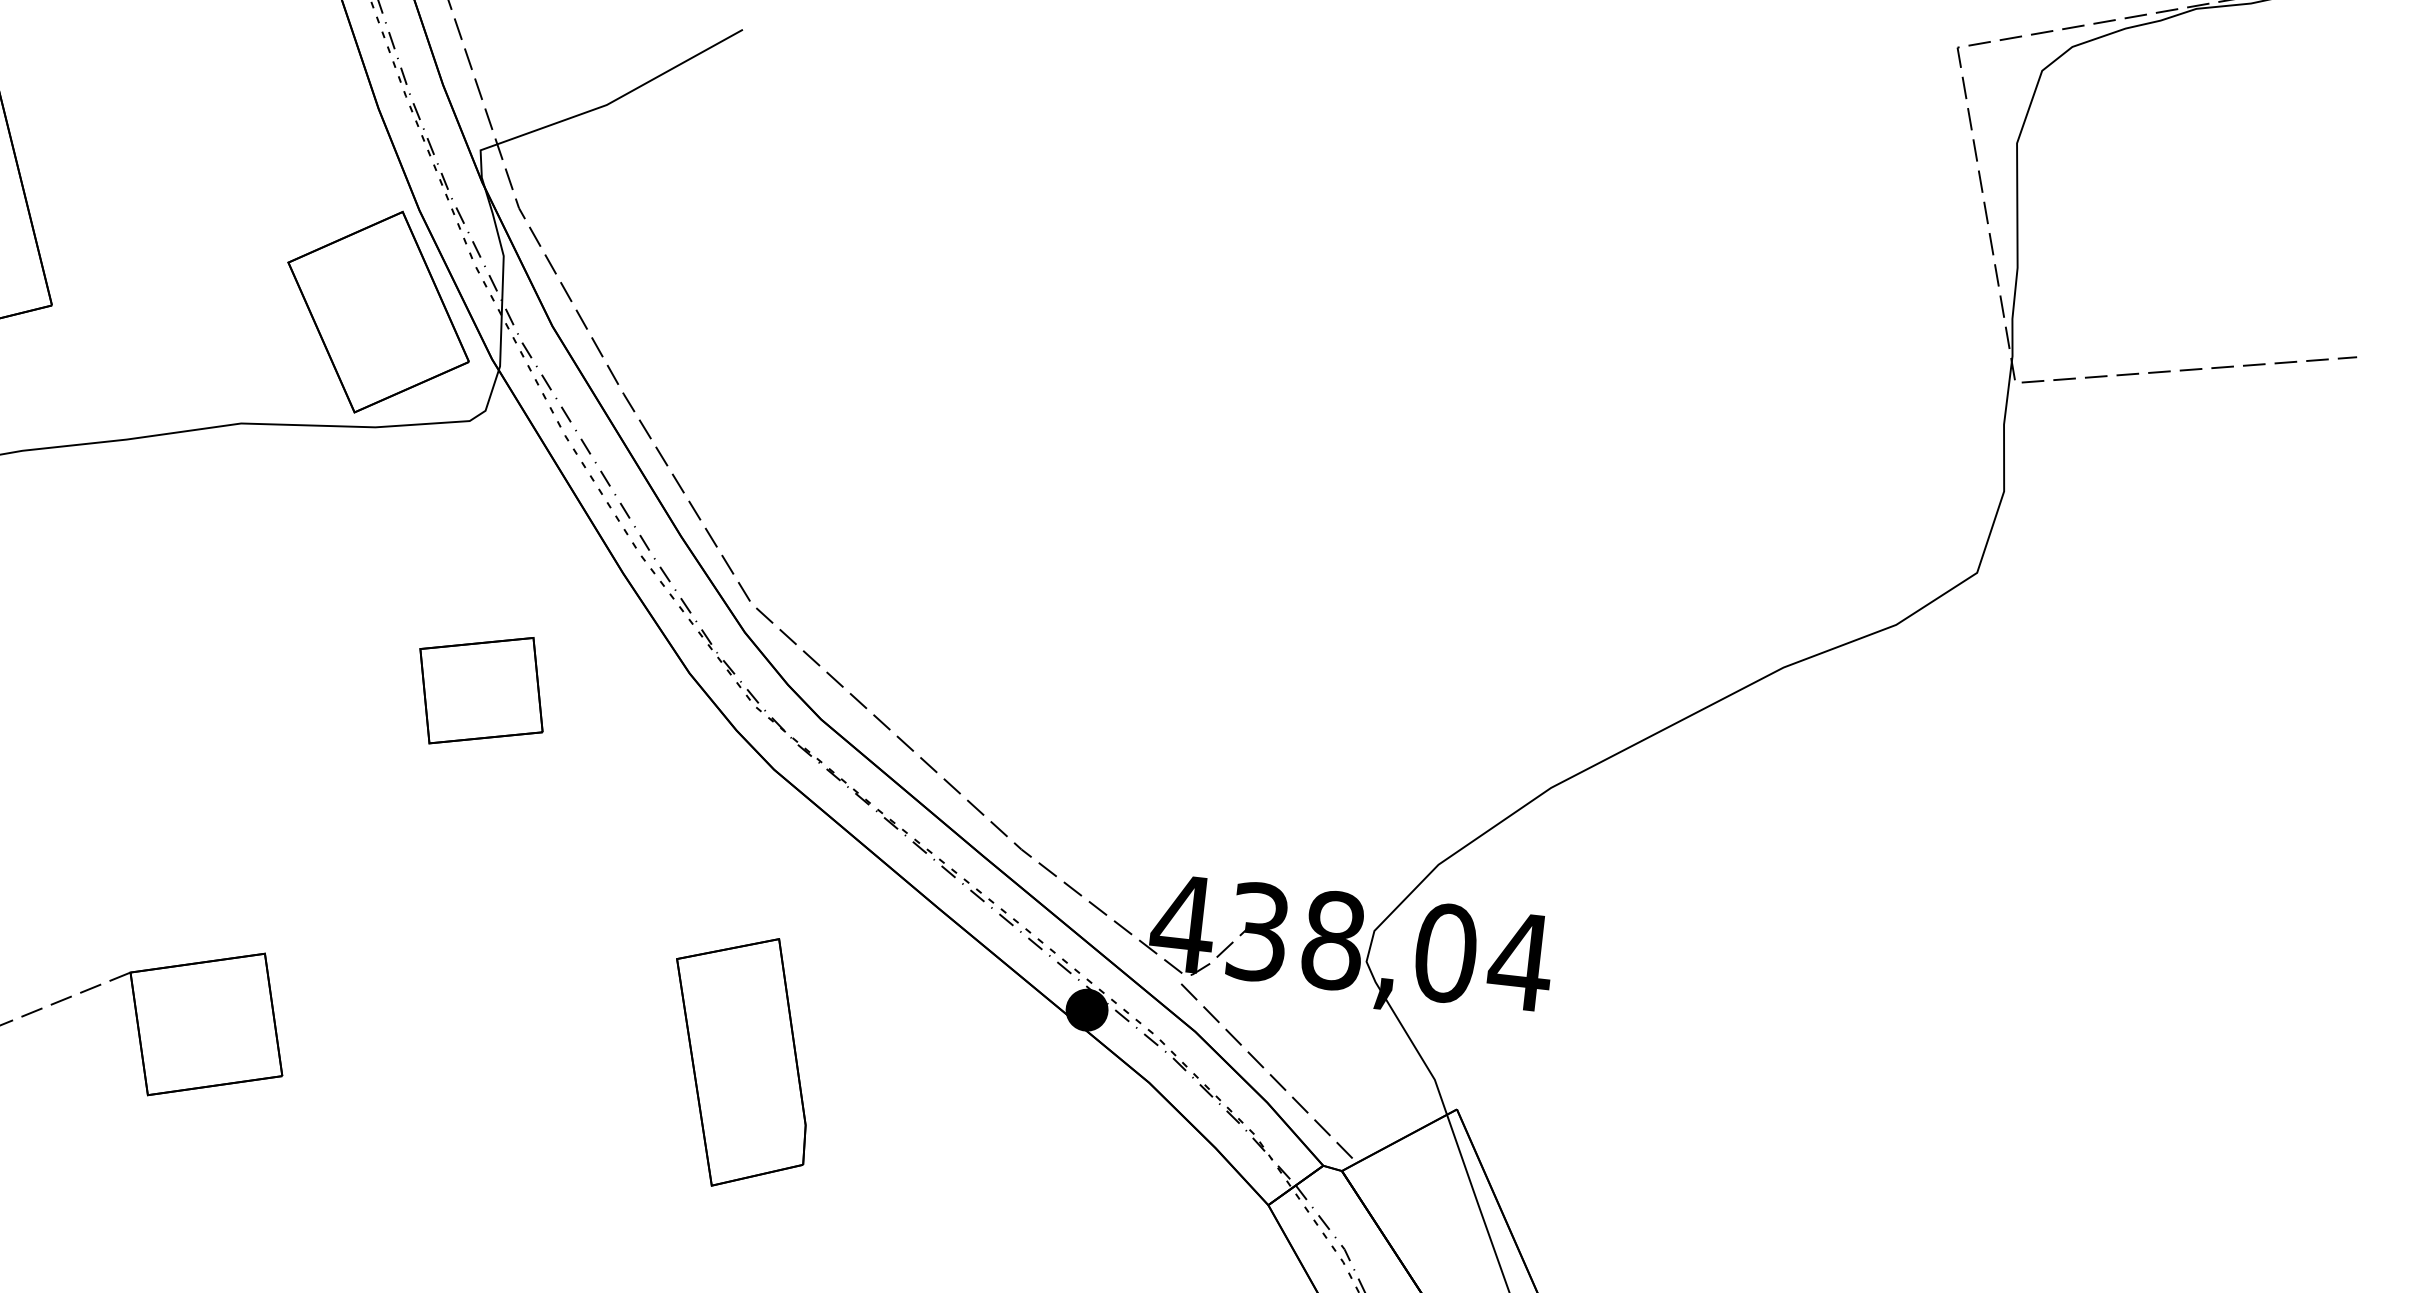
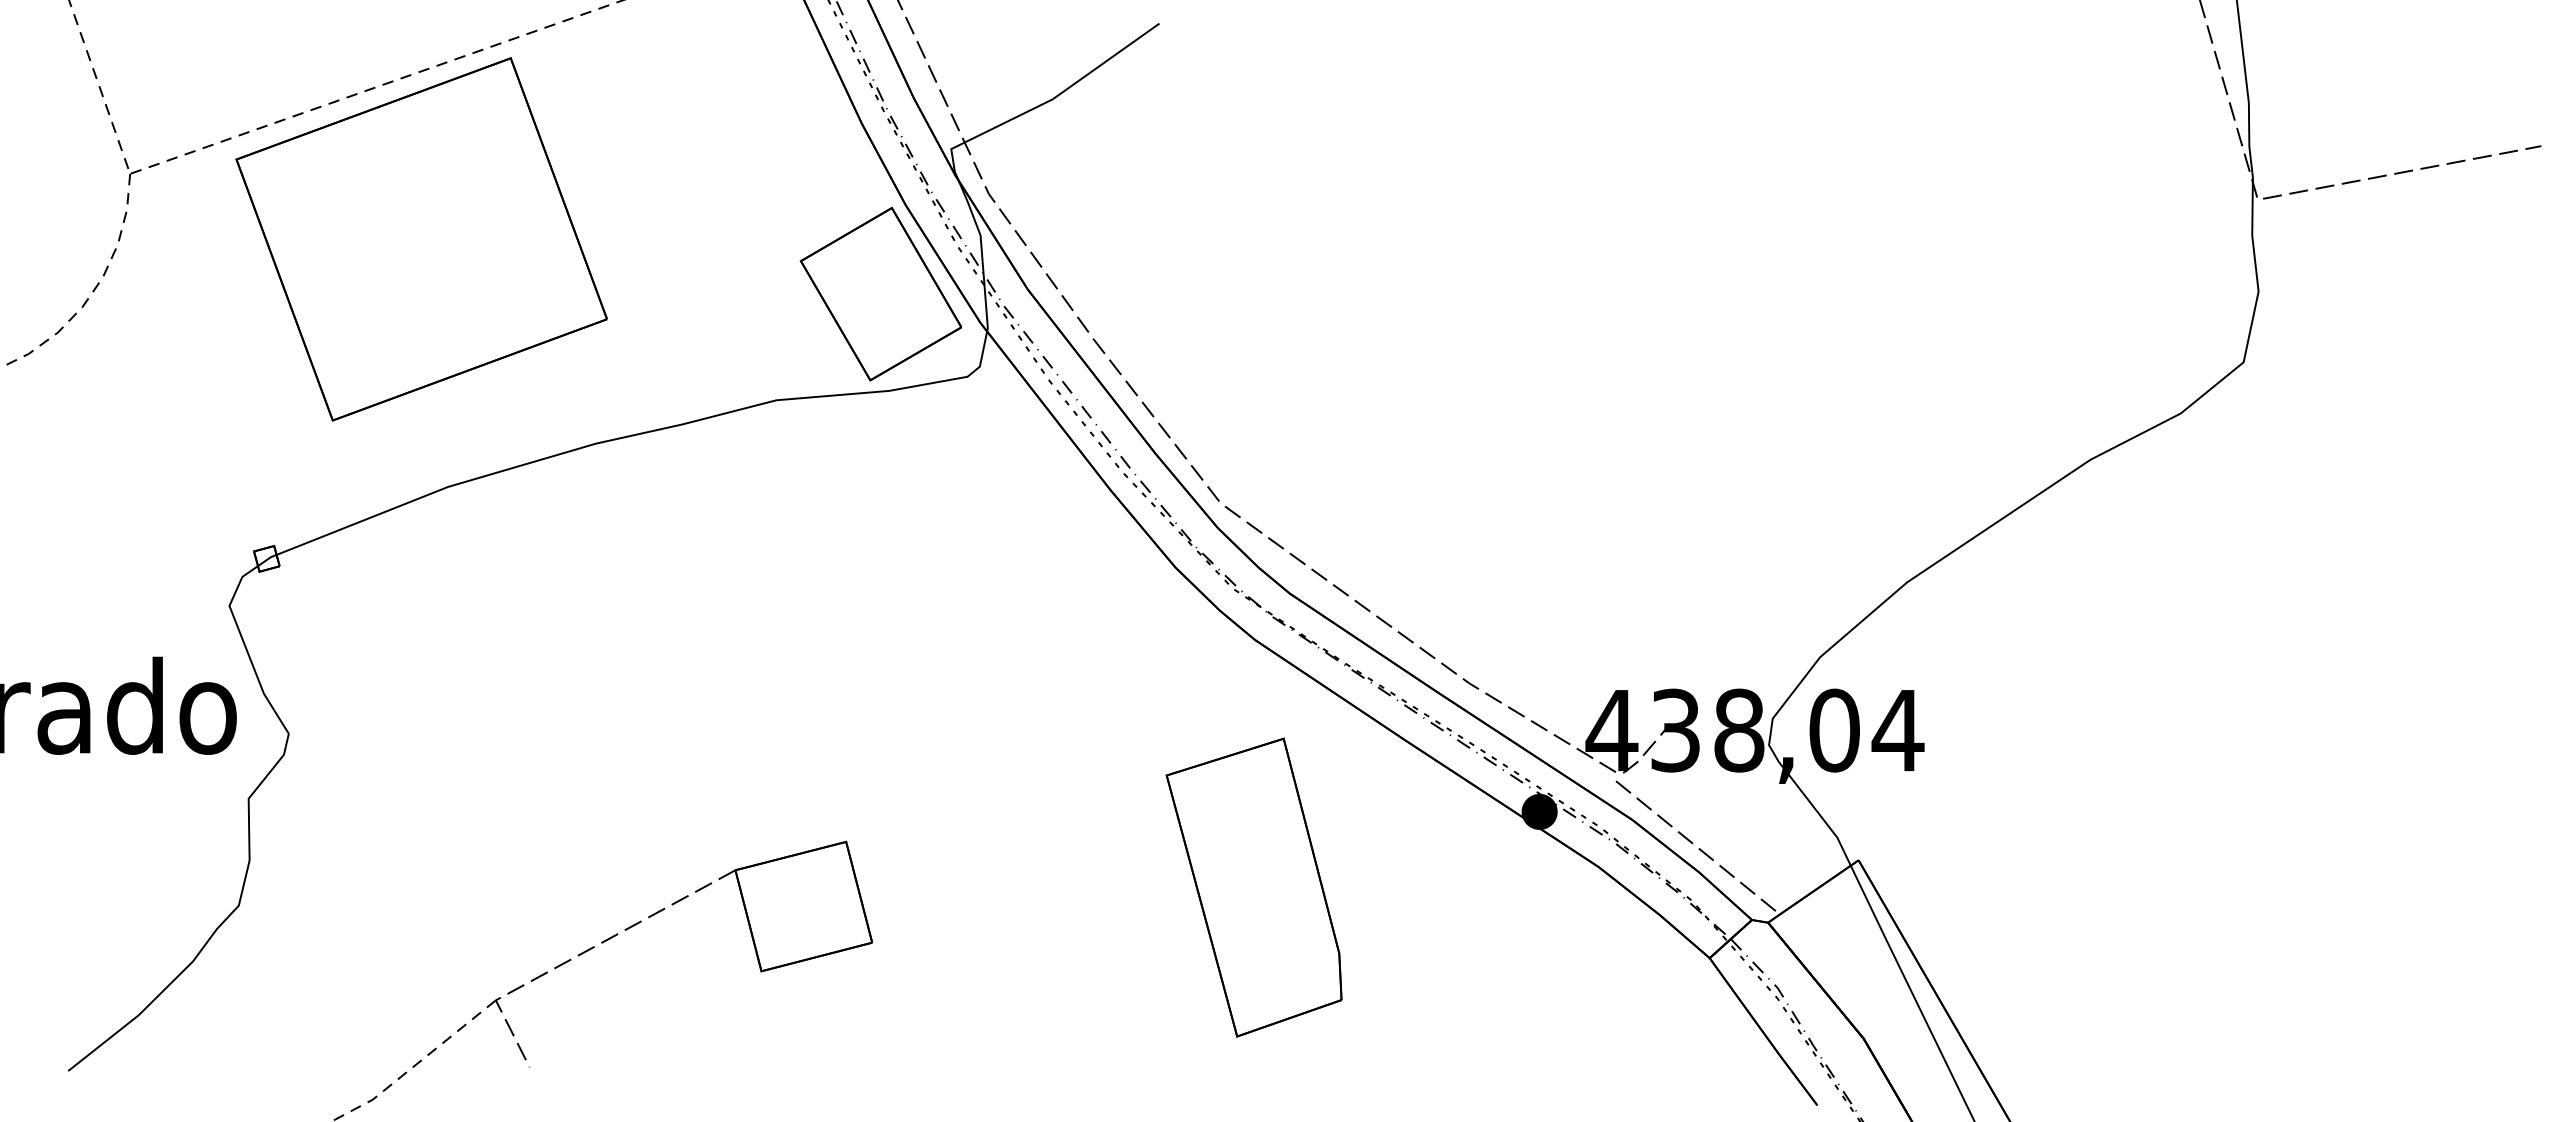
part: (481, 690) -> (1002, 601), removed
part: (739, 1061) -> (1253, 887), size x1.4

